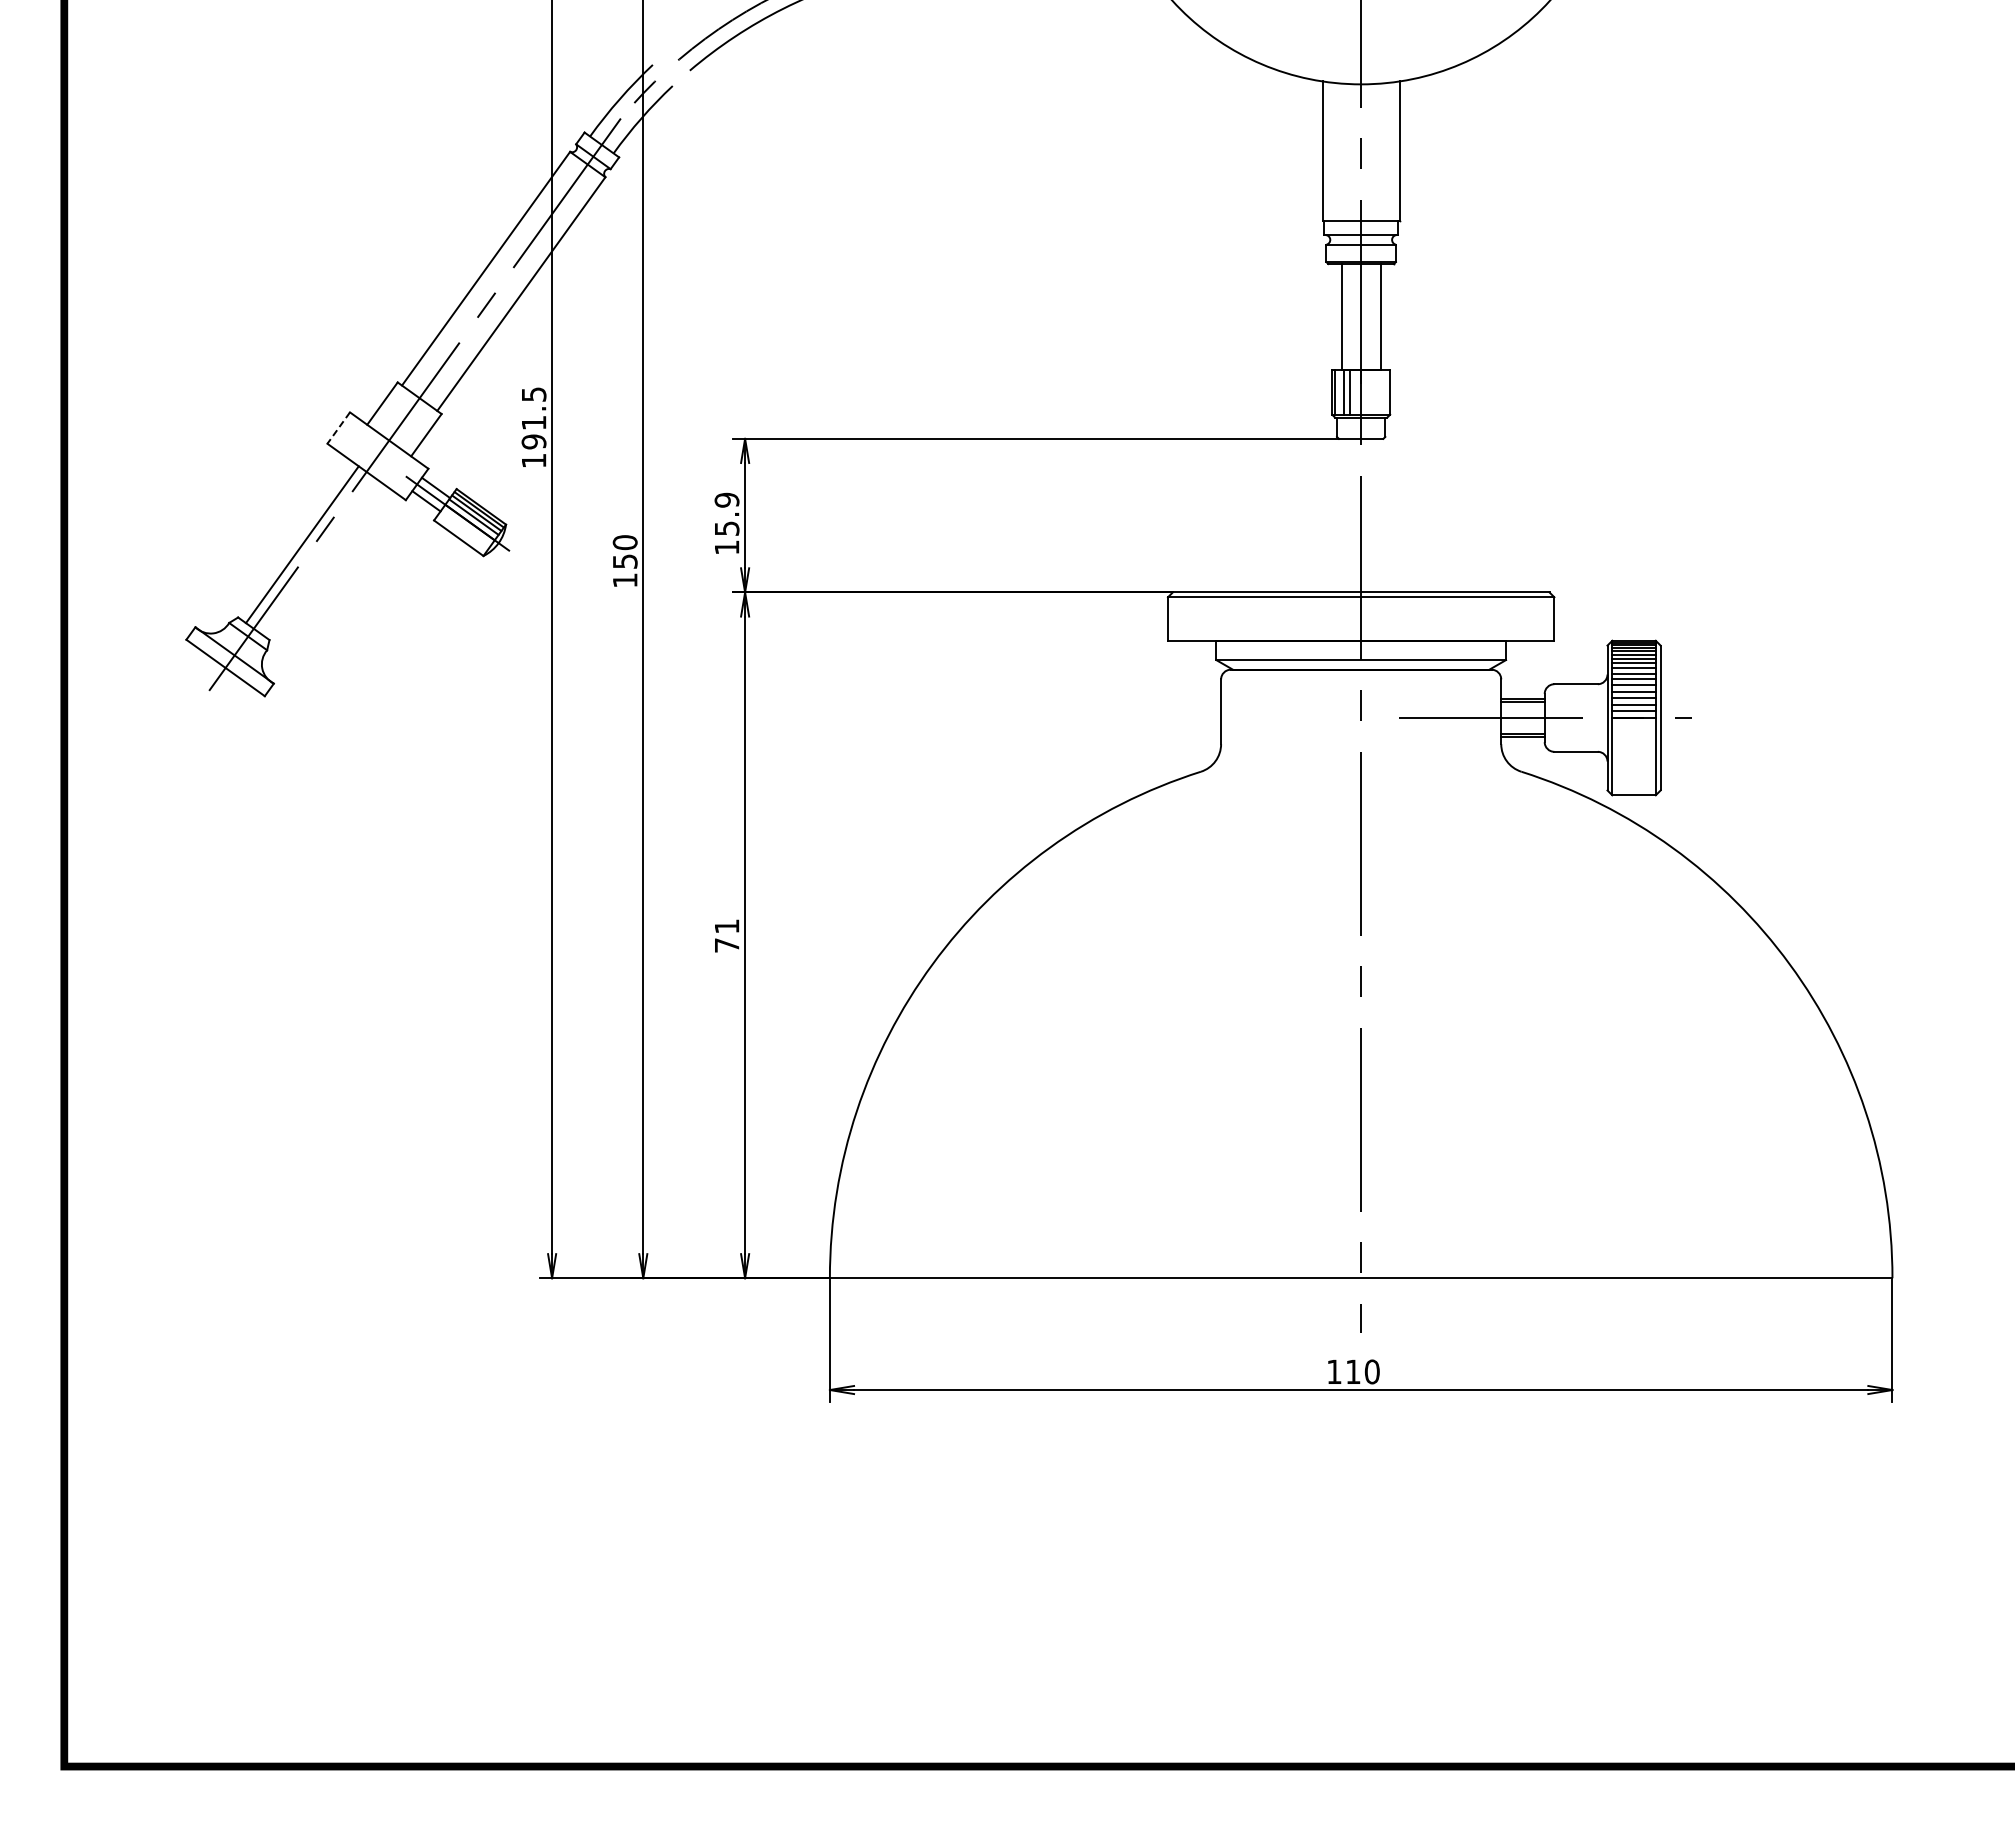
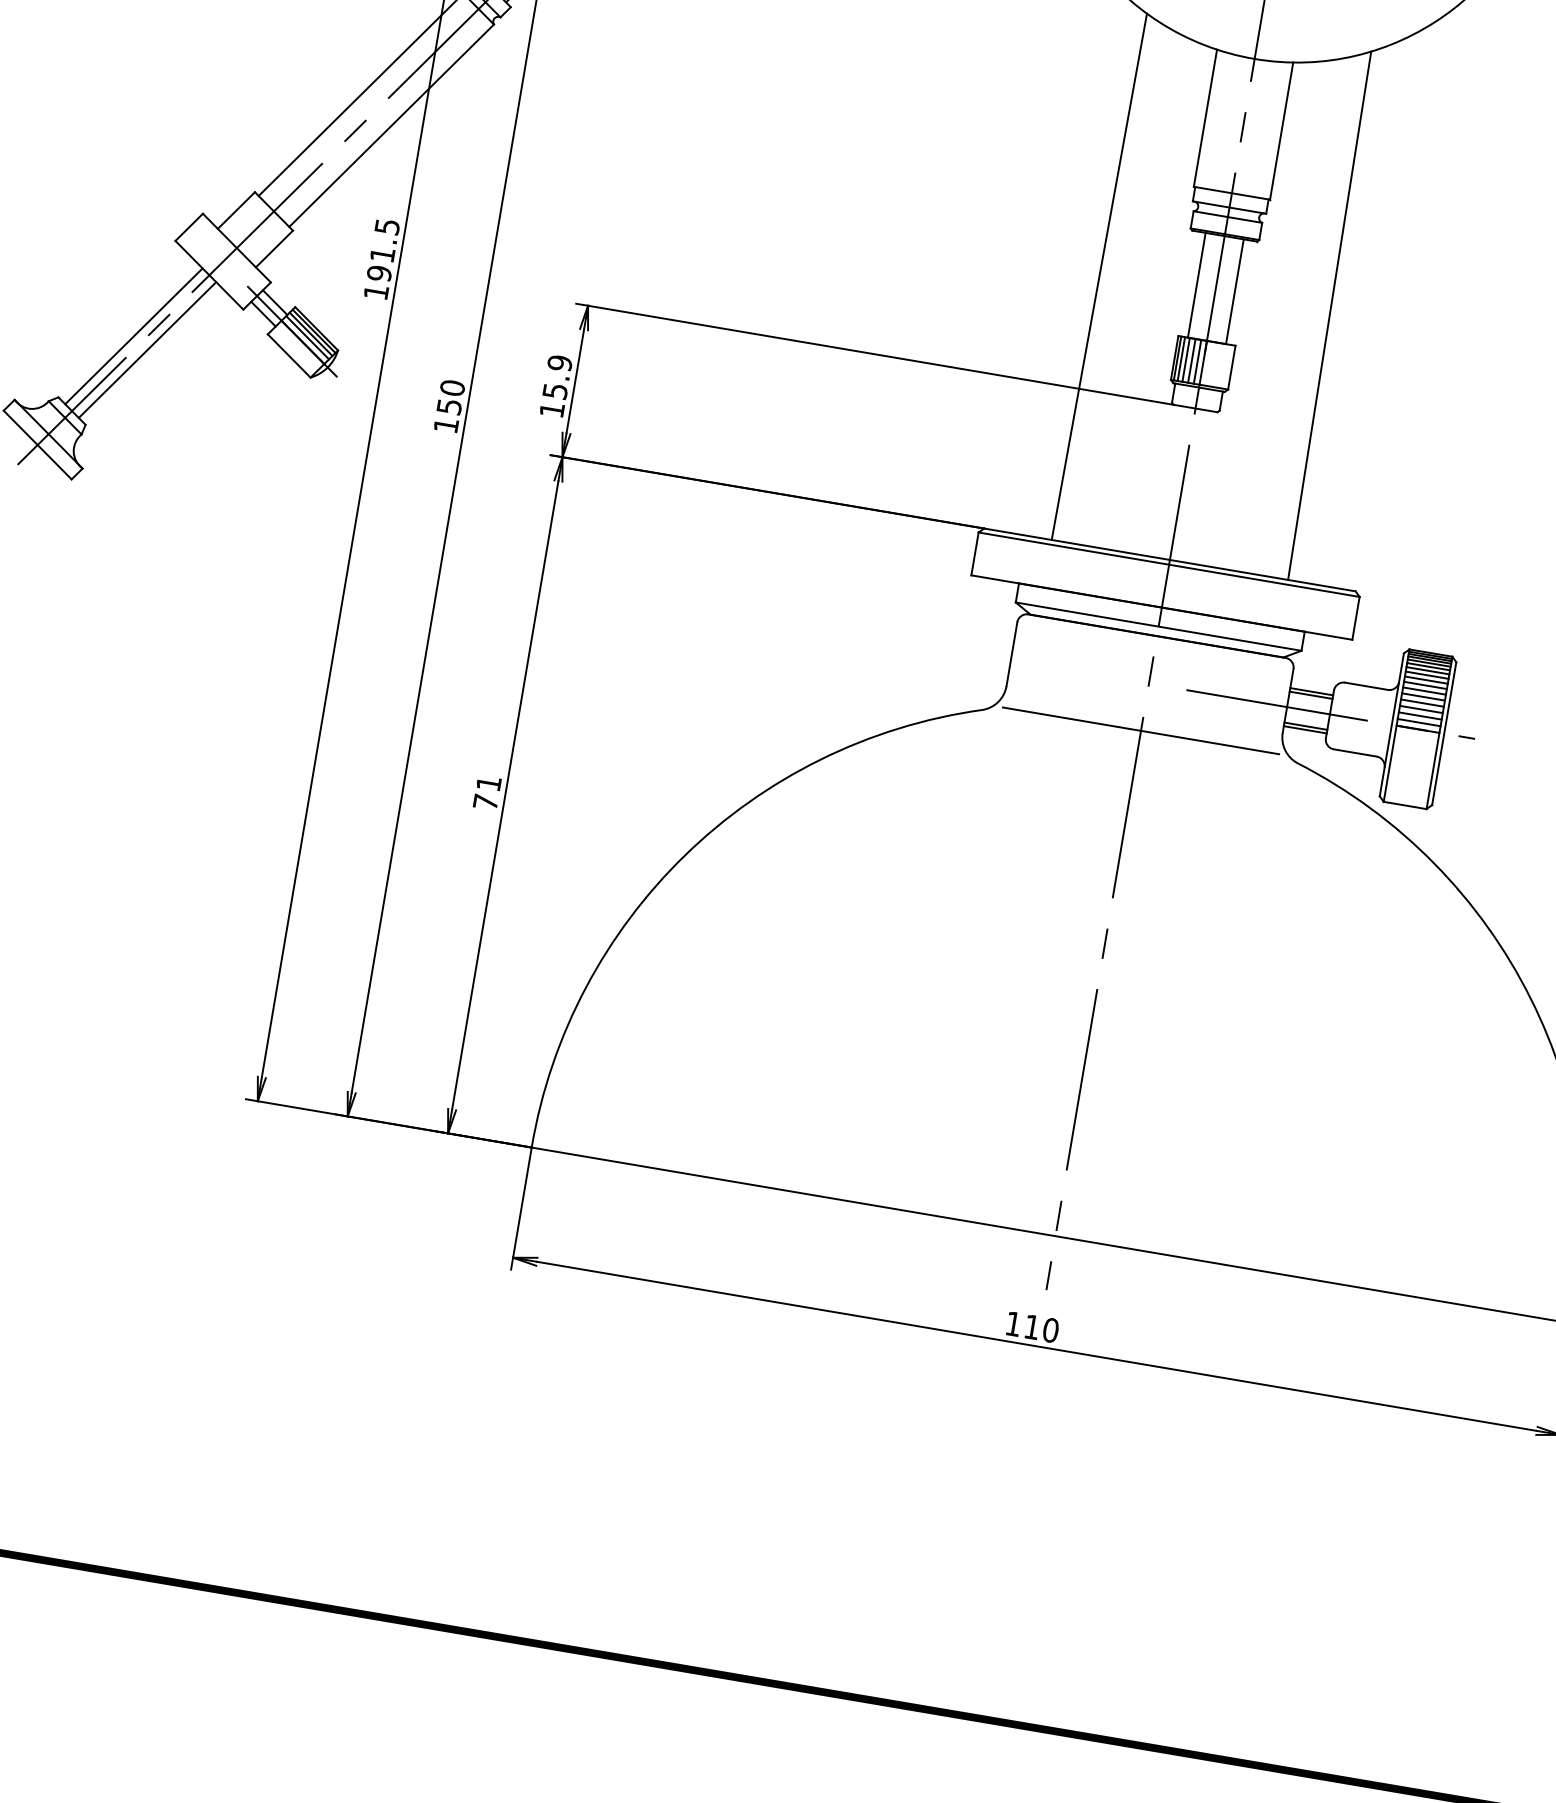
line: (1244, 324) -> (1099, 276), added
line: (1477, 324) -> (1329, 315), added
line: (1338, 392) -> (1180, 359), added
line: (1355, 392) -> (1197, 361), added
line: (338, 428) -> (188, 227), dashed -> solid
line: (317, 555) -> (147, 349), added
line: (1361, 765) -> (1141, 730), added

